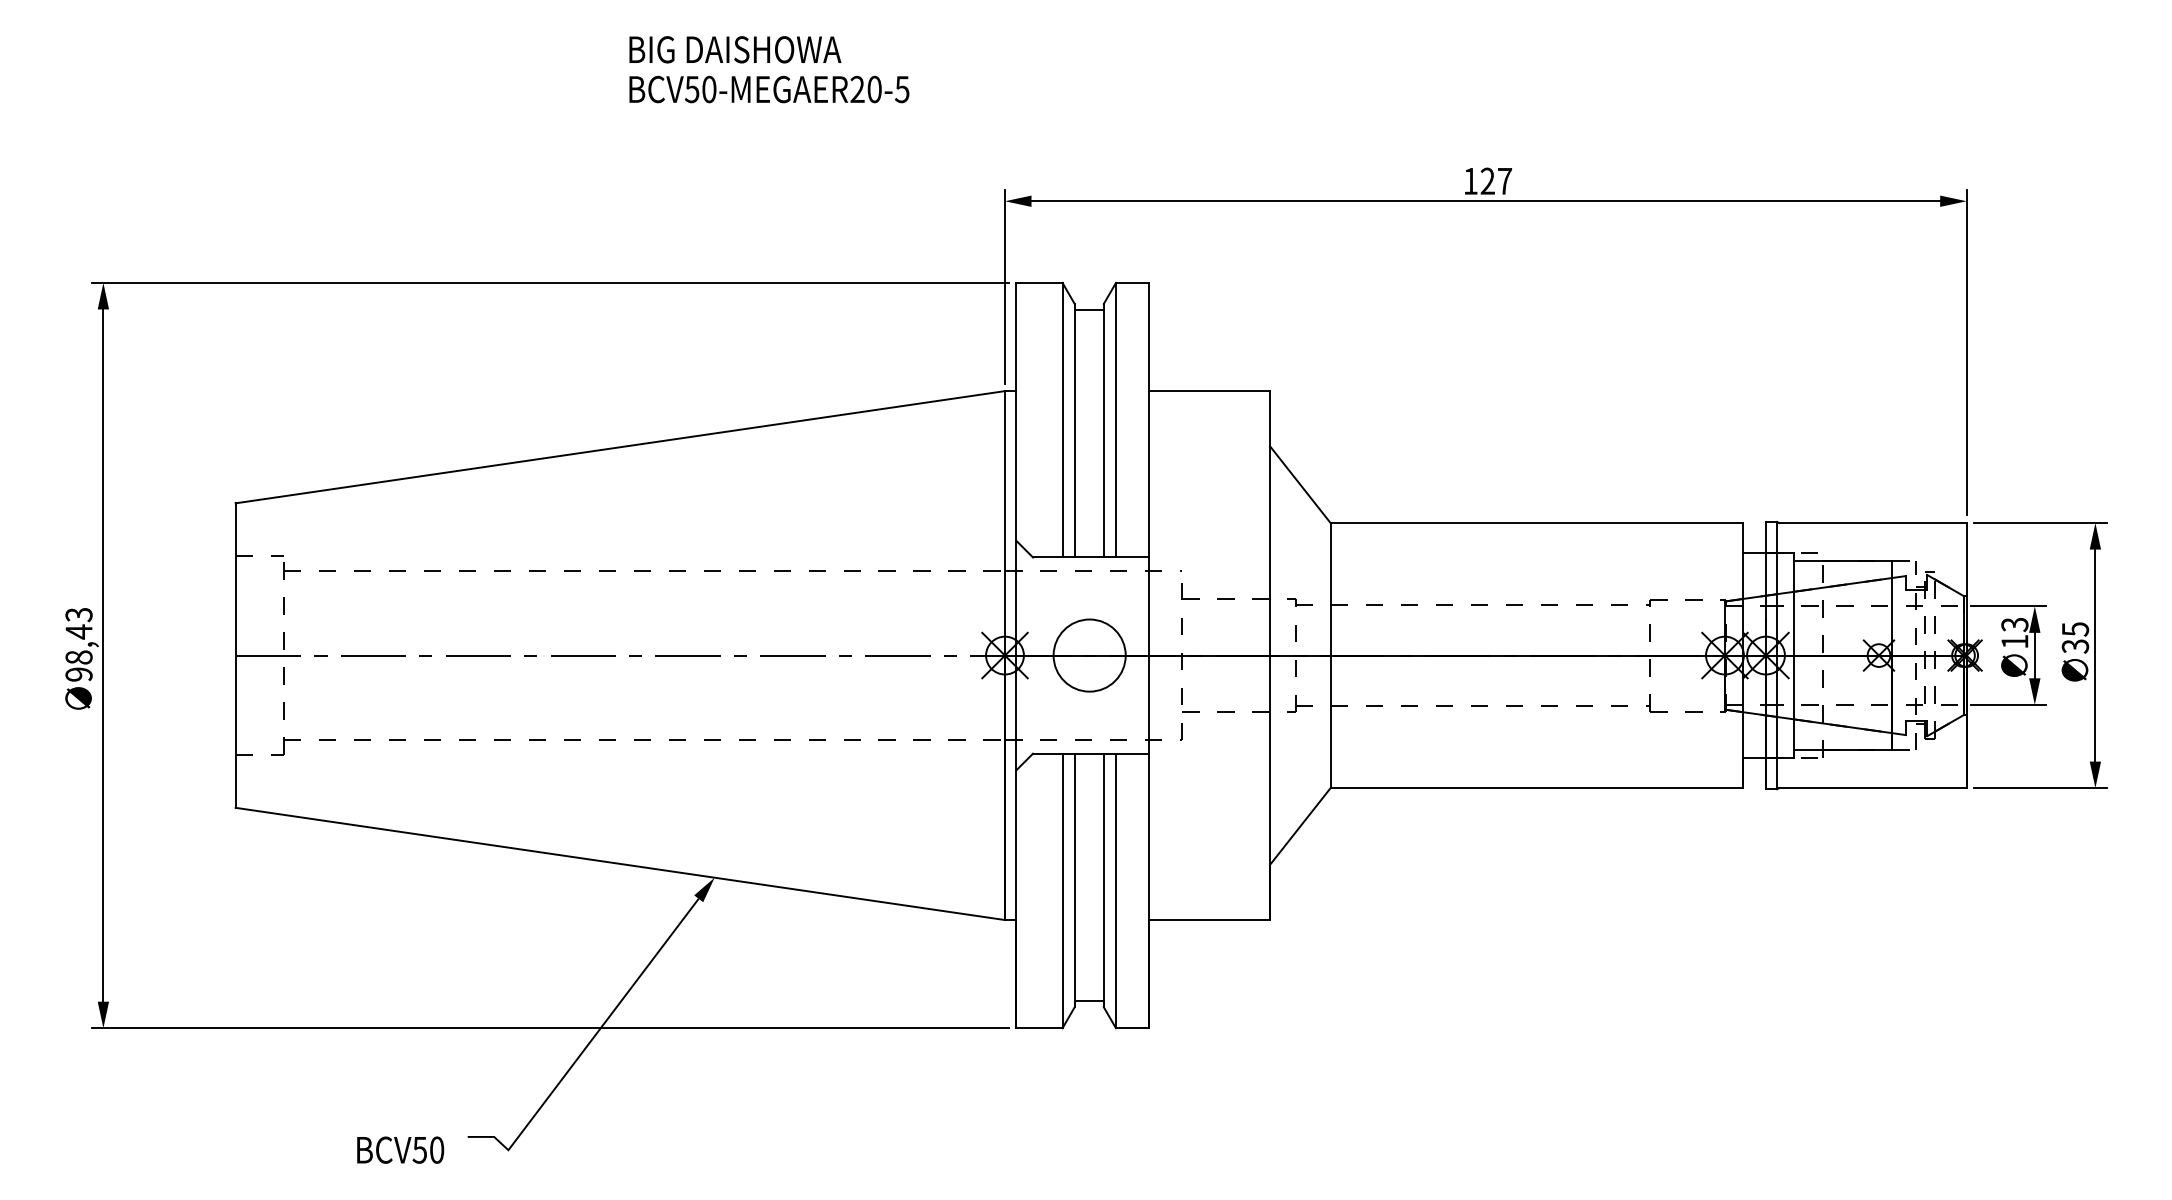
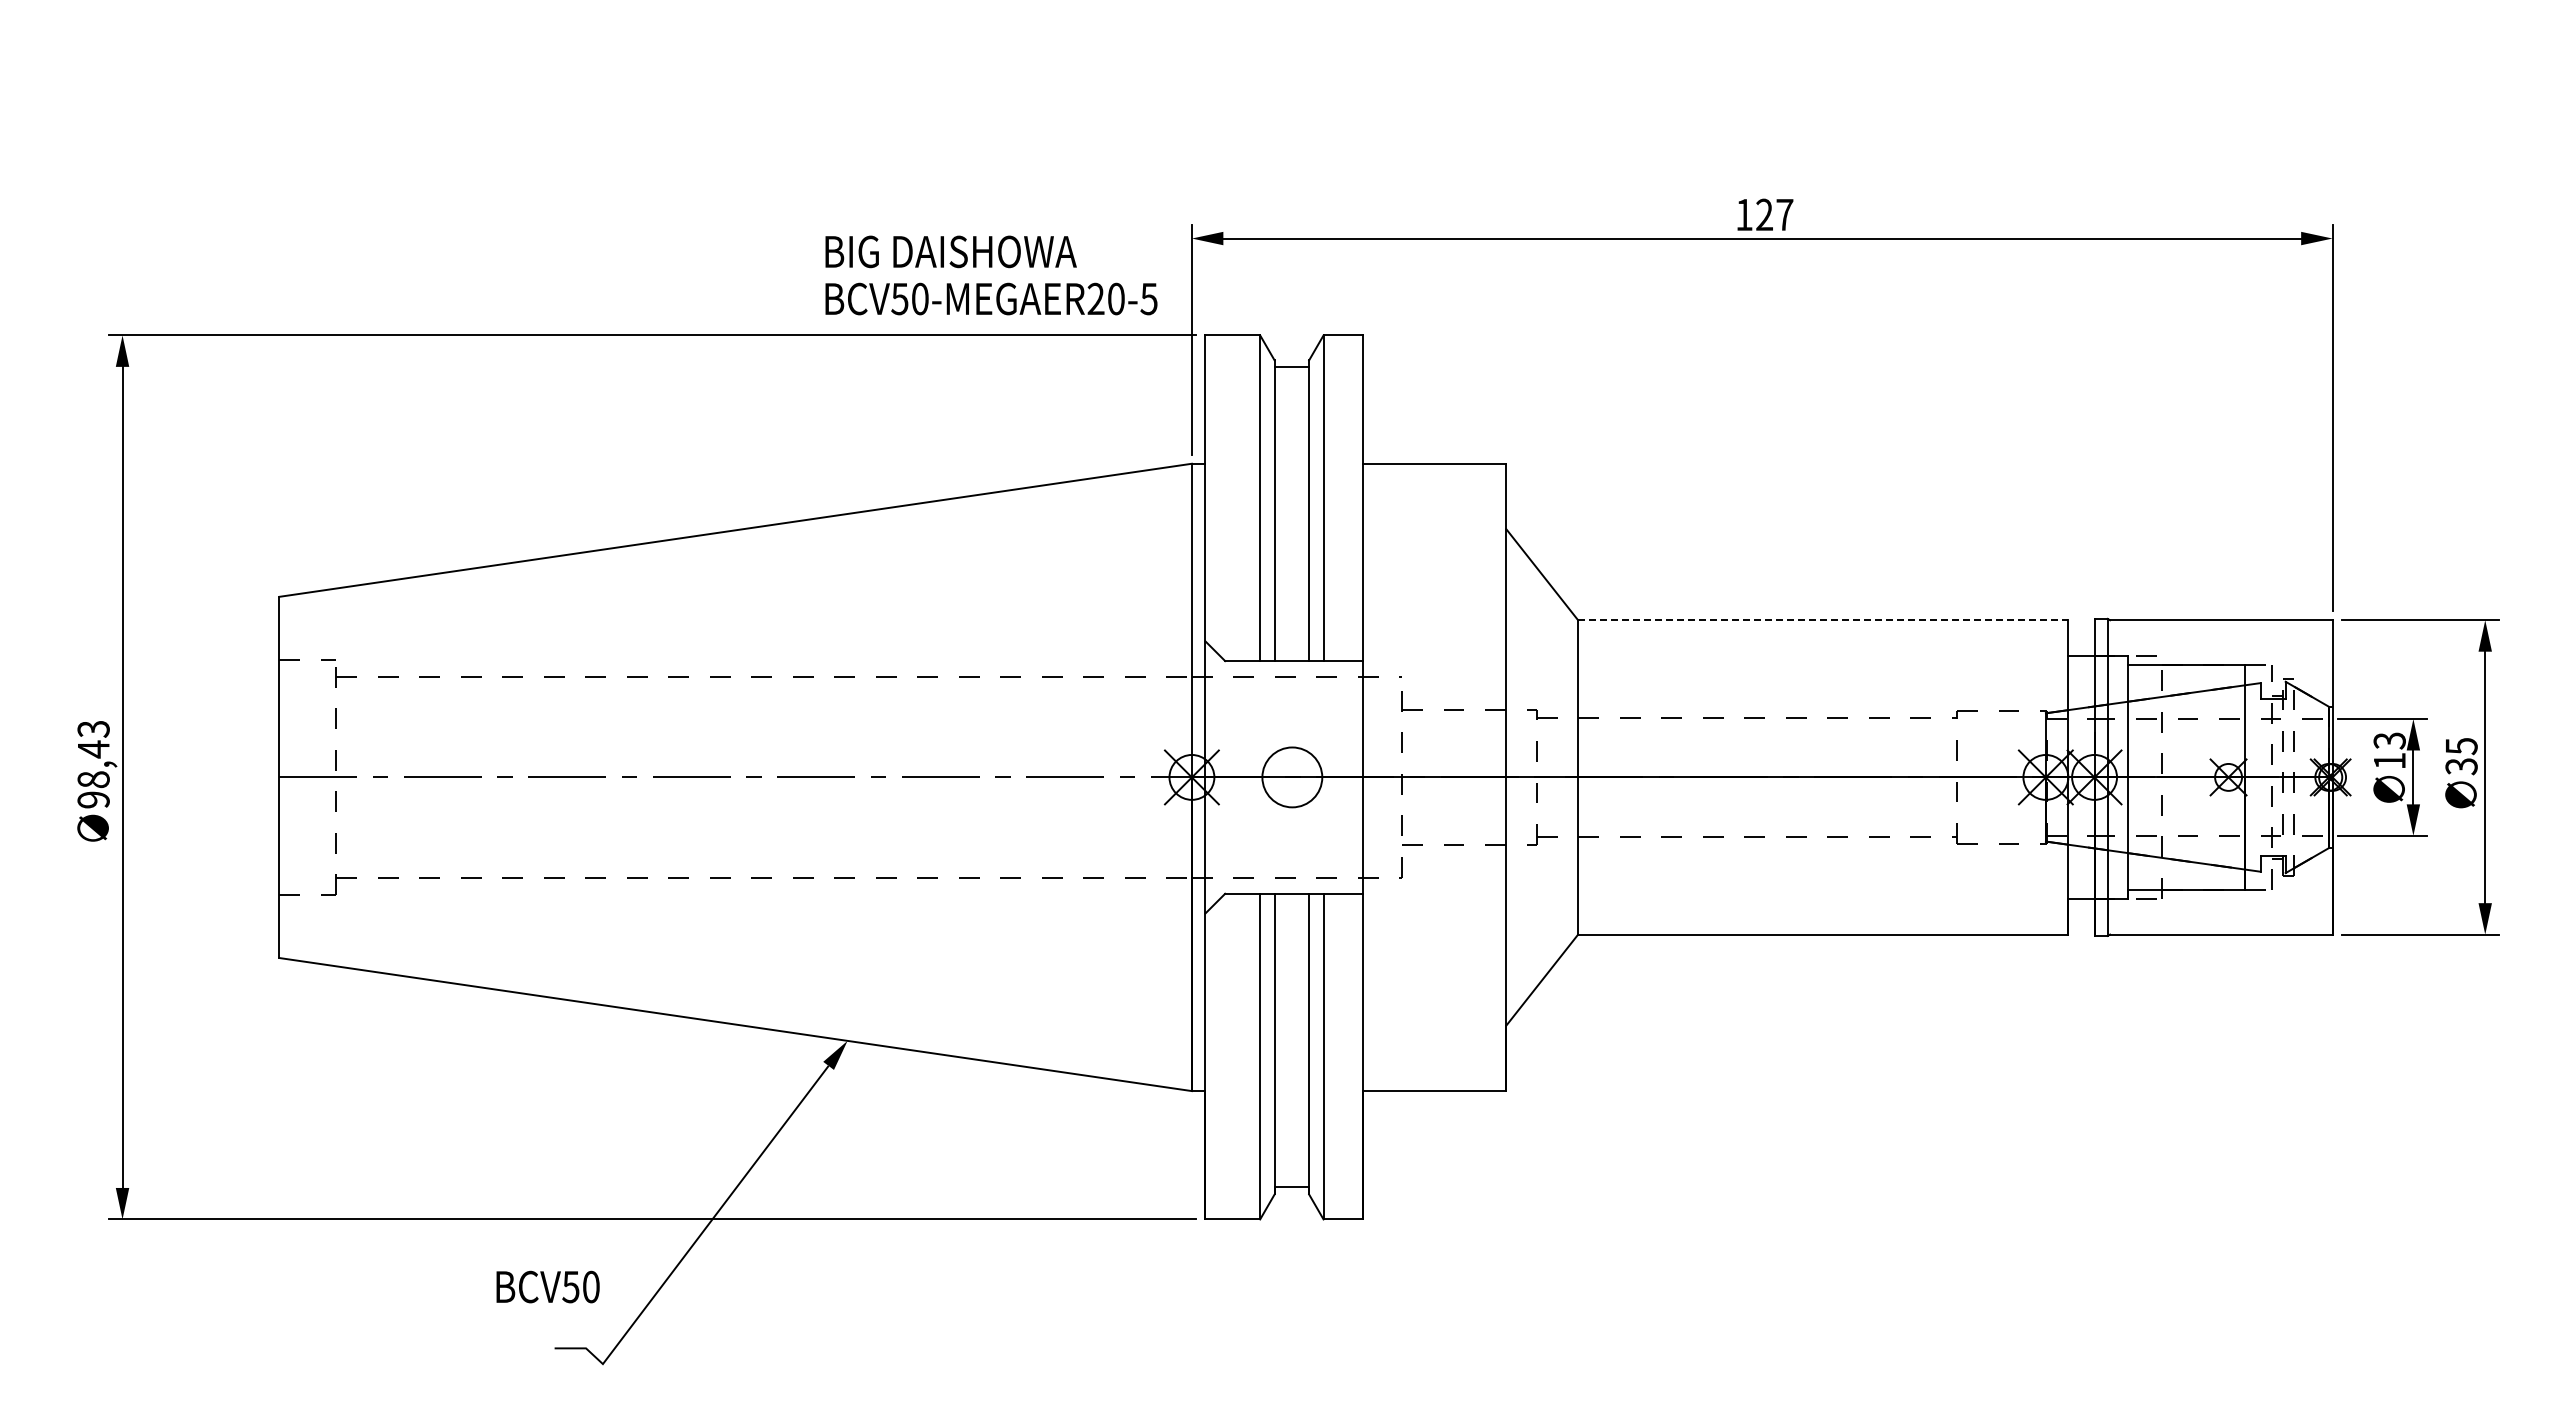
text: (769, 69) -> (991, 275), moved
line: (1536, 523) -> (1822, 620), solid -> dashed
circle: (1089, 655) -> (1292, 777), size x0.7
text: (400, 1149) -> (547, 1286), moved

